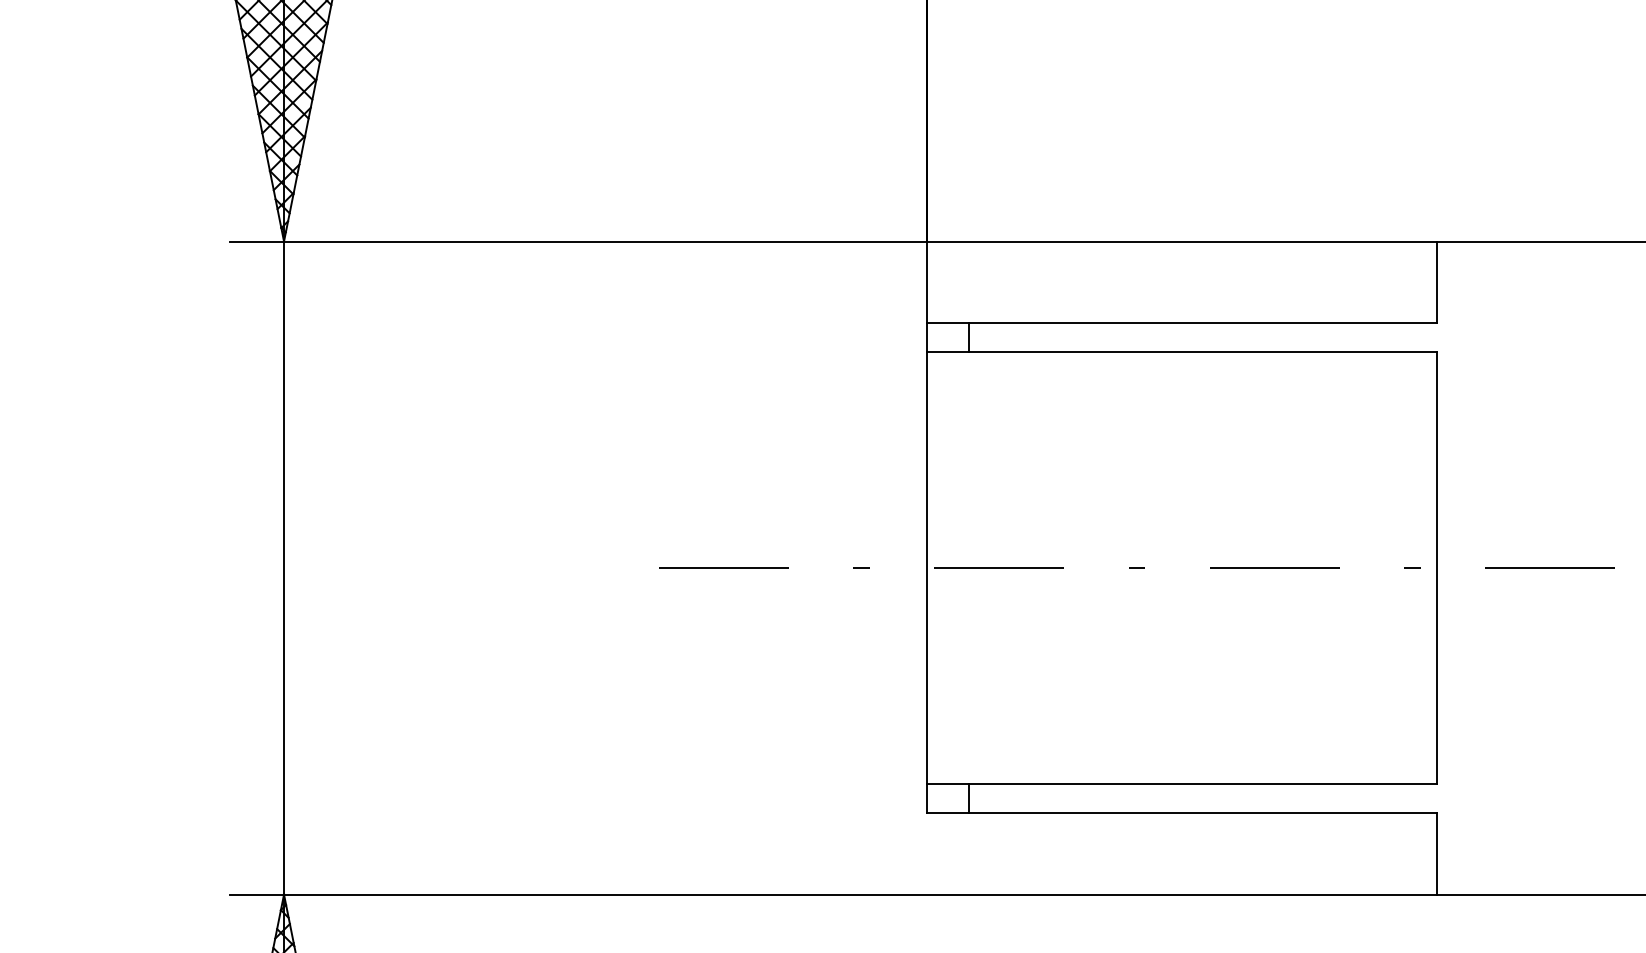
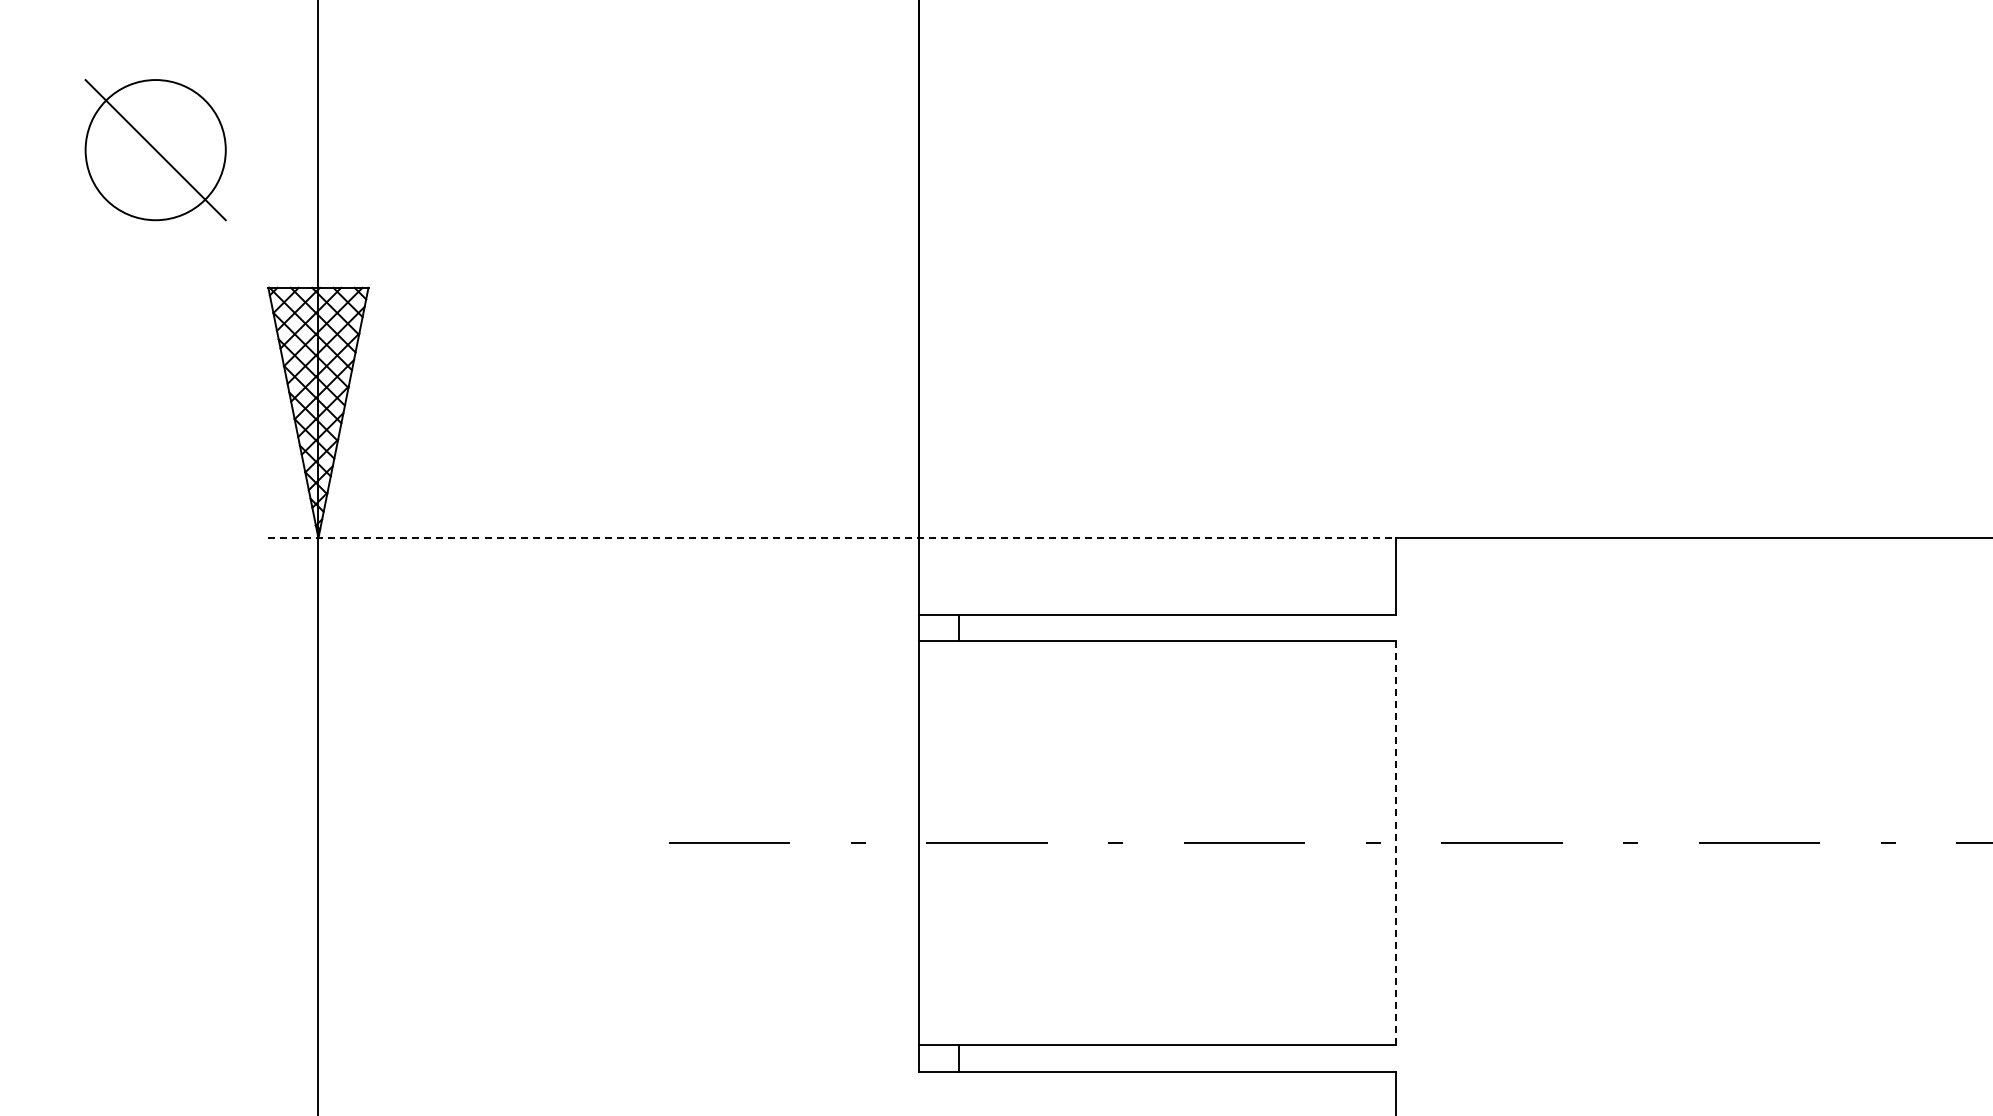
line: (833, 241) -> (832, 538), solid -> dashed
line: (1437, 568) -> (1396, 843), solid -> dashed

